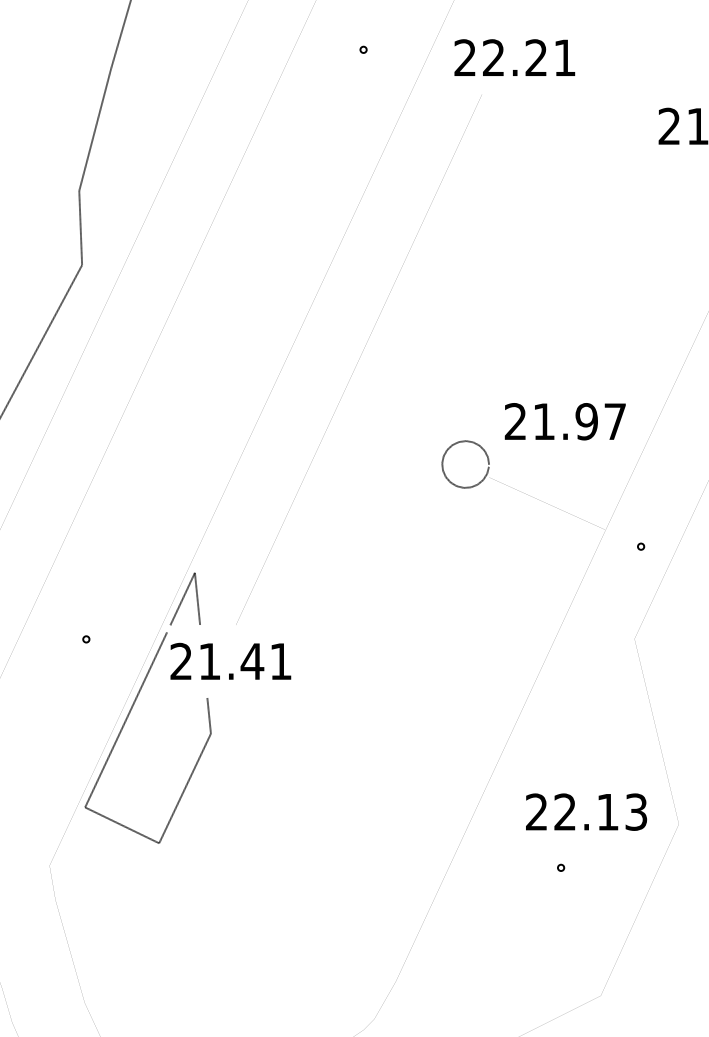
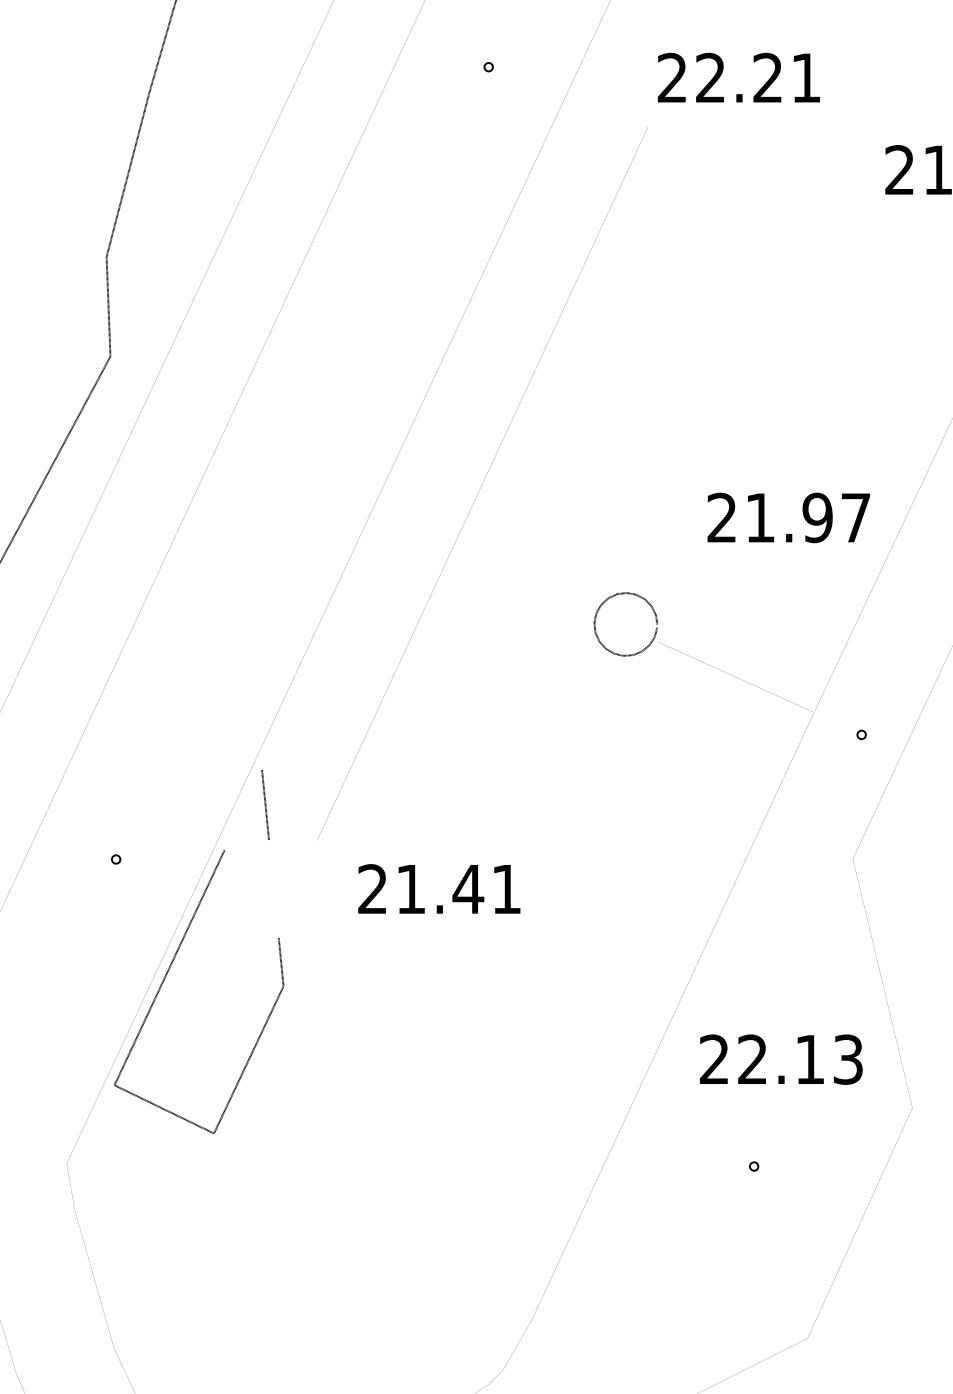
text: (514, 57) -> (738, 77), moved
text: (565, 421) -> (788, 517), moved
line: (182, 599) -> (245, 805), removed
text: (230, 660) -> (439, 888), moved
text: (586, 812) -> (781, 1059), moved

